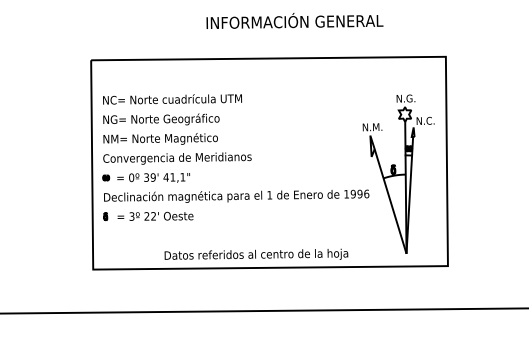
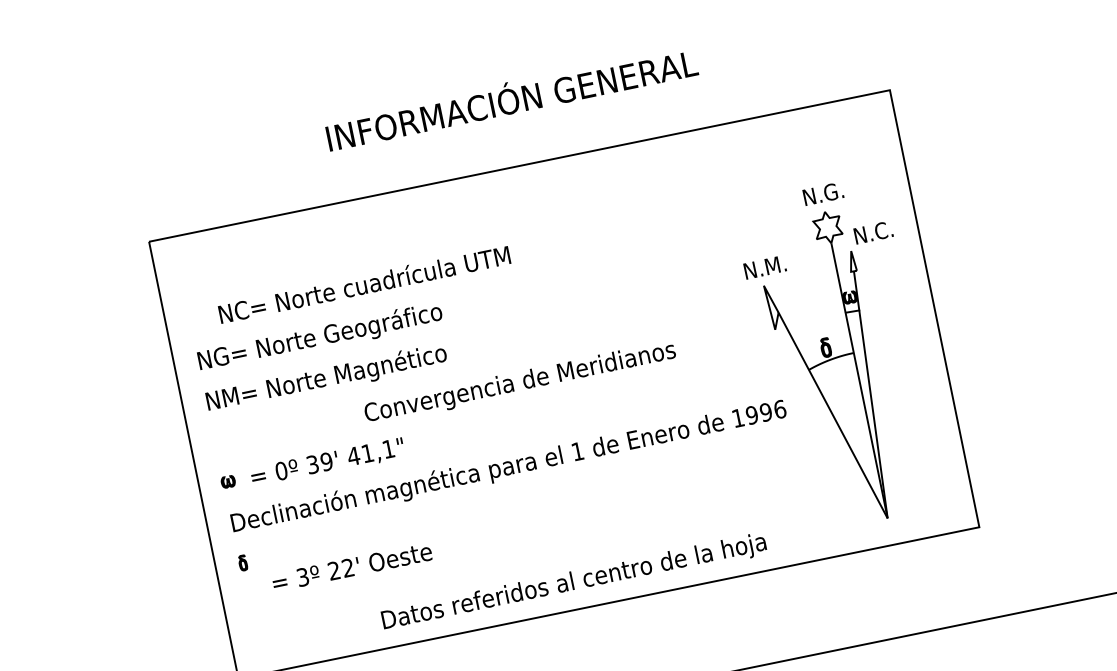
text: (294, 20) -> (510, 98), moved
text: (172, 99) -> (364, 284), moved
text: (177, 158) -> (520, 382), moved
text: (155, 215) -> (351, 565), moved

